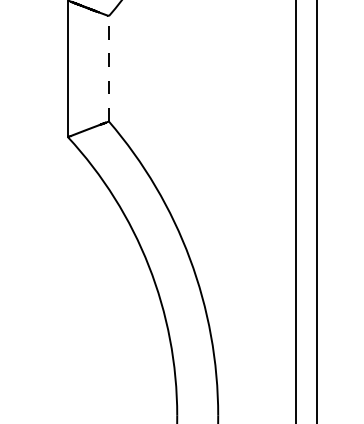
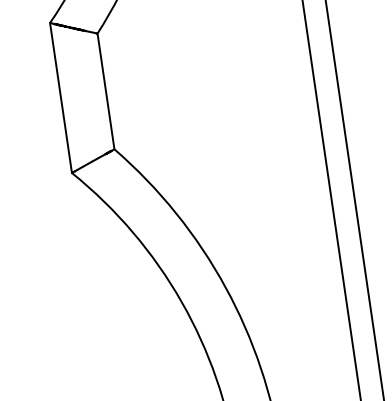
line: (108, 68) -> (105, 91), dashed -> solid

